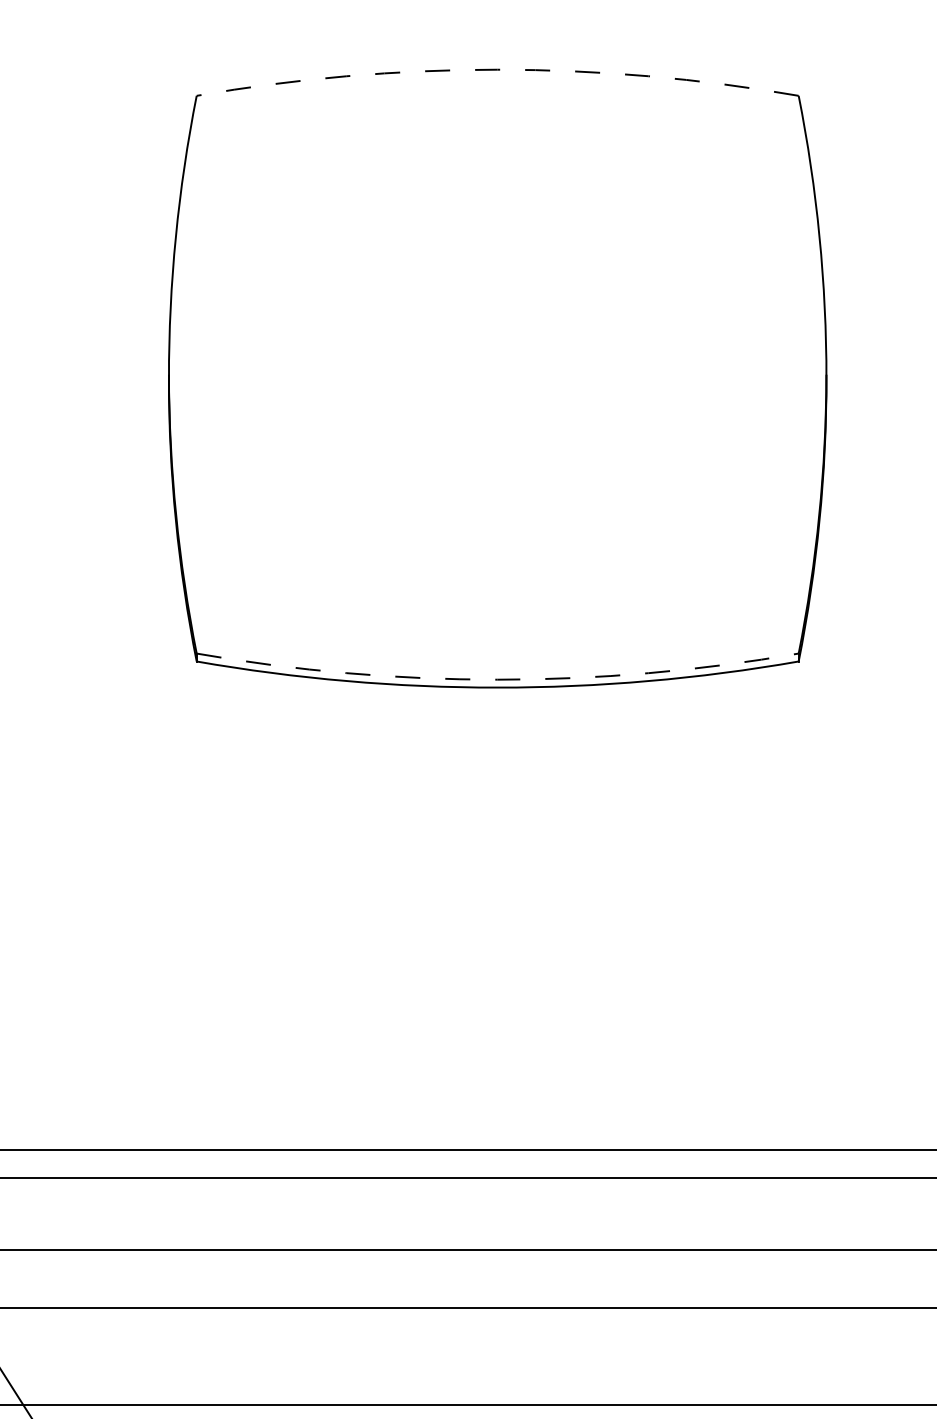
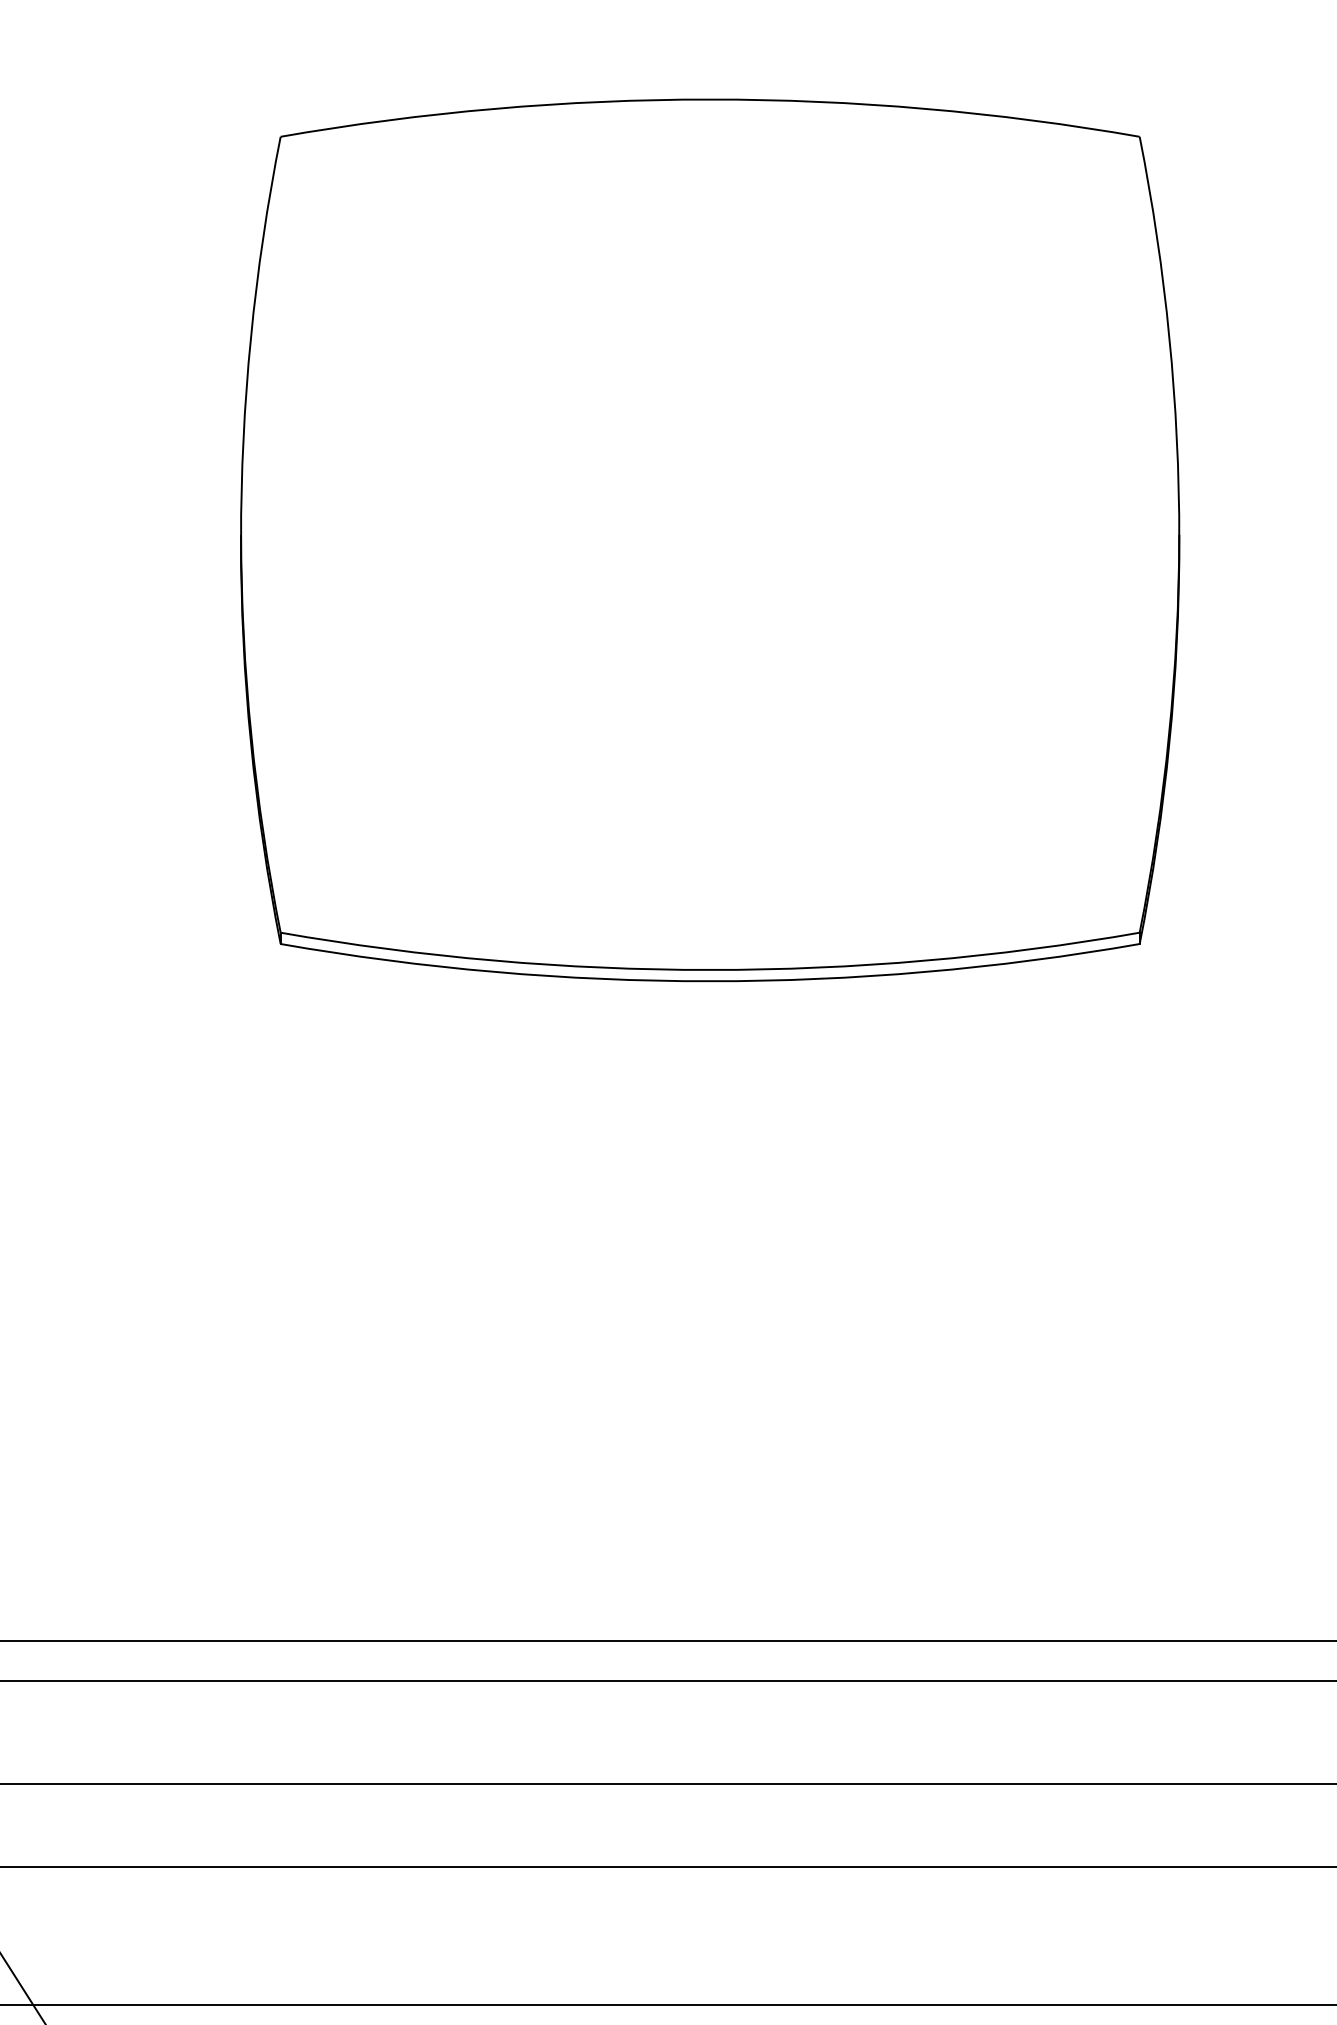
arc: (497, 69) -> (709, 99), dashed -> solid
arc: (497, 679) -> (709, 969), dashed -> solid

